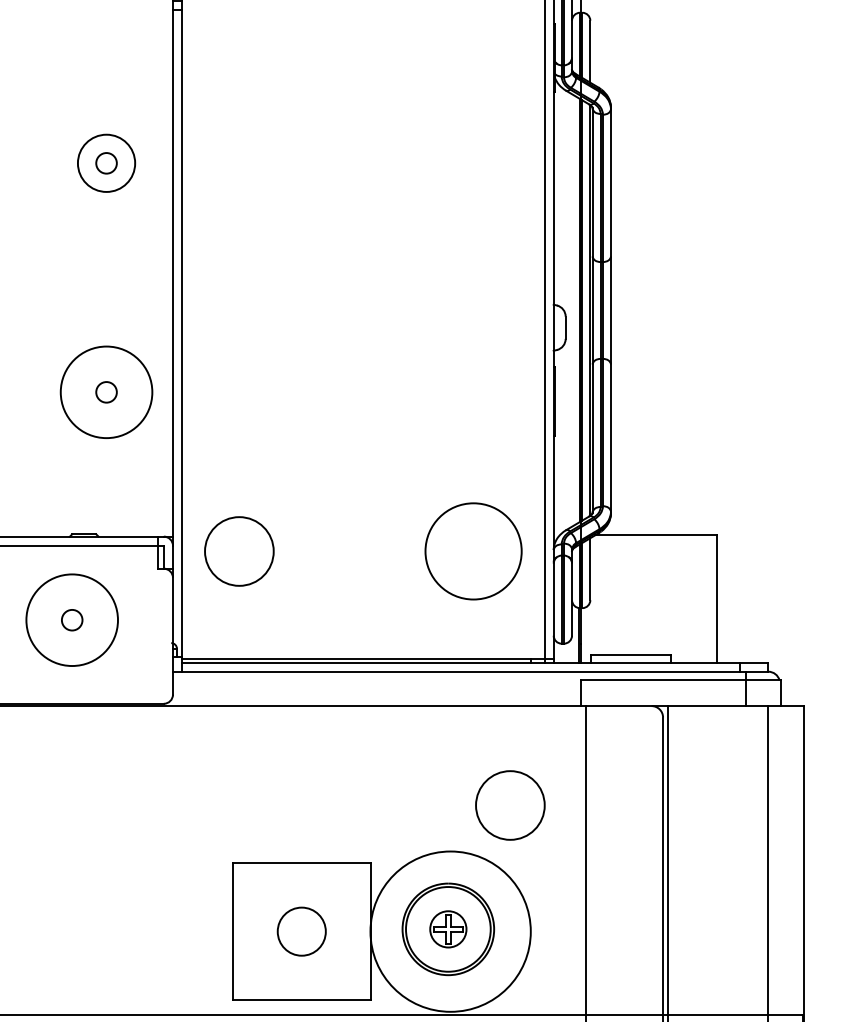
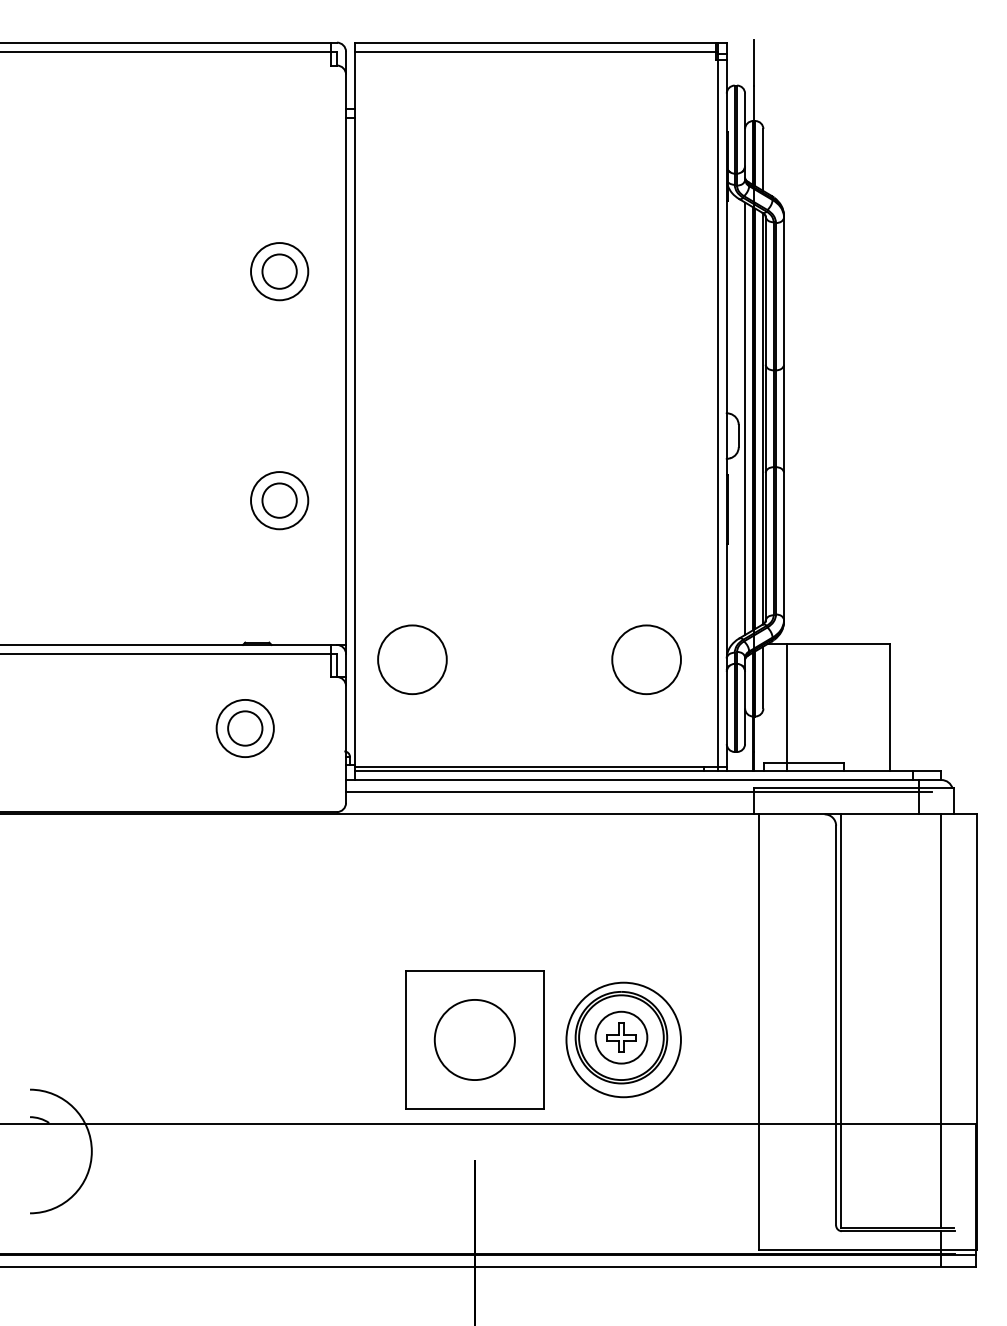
circle: (106, 163) -> (279, 271), size x1.67
line: (572, 310) -> (745, 418), added
circle: (106, 392) -> (279, 500), size x0.62
circle: (106, 392) -> (279, 500), size x1.67
circle: (473, 551) -> (646, 659), size x0.71
line: (613, 598) -> (786, 706), added
circle: (71, 620) -> (244, 728), size x0.62
circle: (72, 620) -> (245, 728), size x1.67
line: (465, 683) -> (638, 791), added
circle: (510, 805) -> (683, 913), removed
circle: (448, 929) -> (621, 1037), size x1.43
circle: (301, 931) -> (474, 1039), size x1.67
circle: (450, 931) -> (623, 1039), size x0.71

